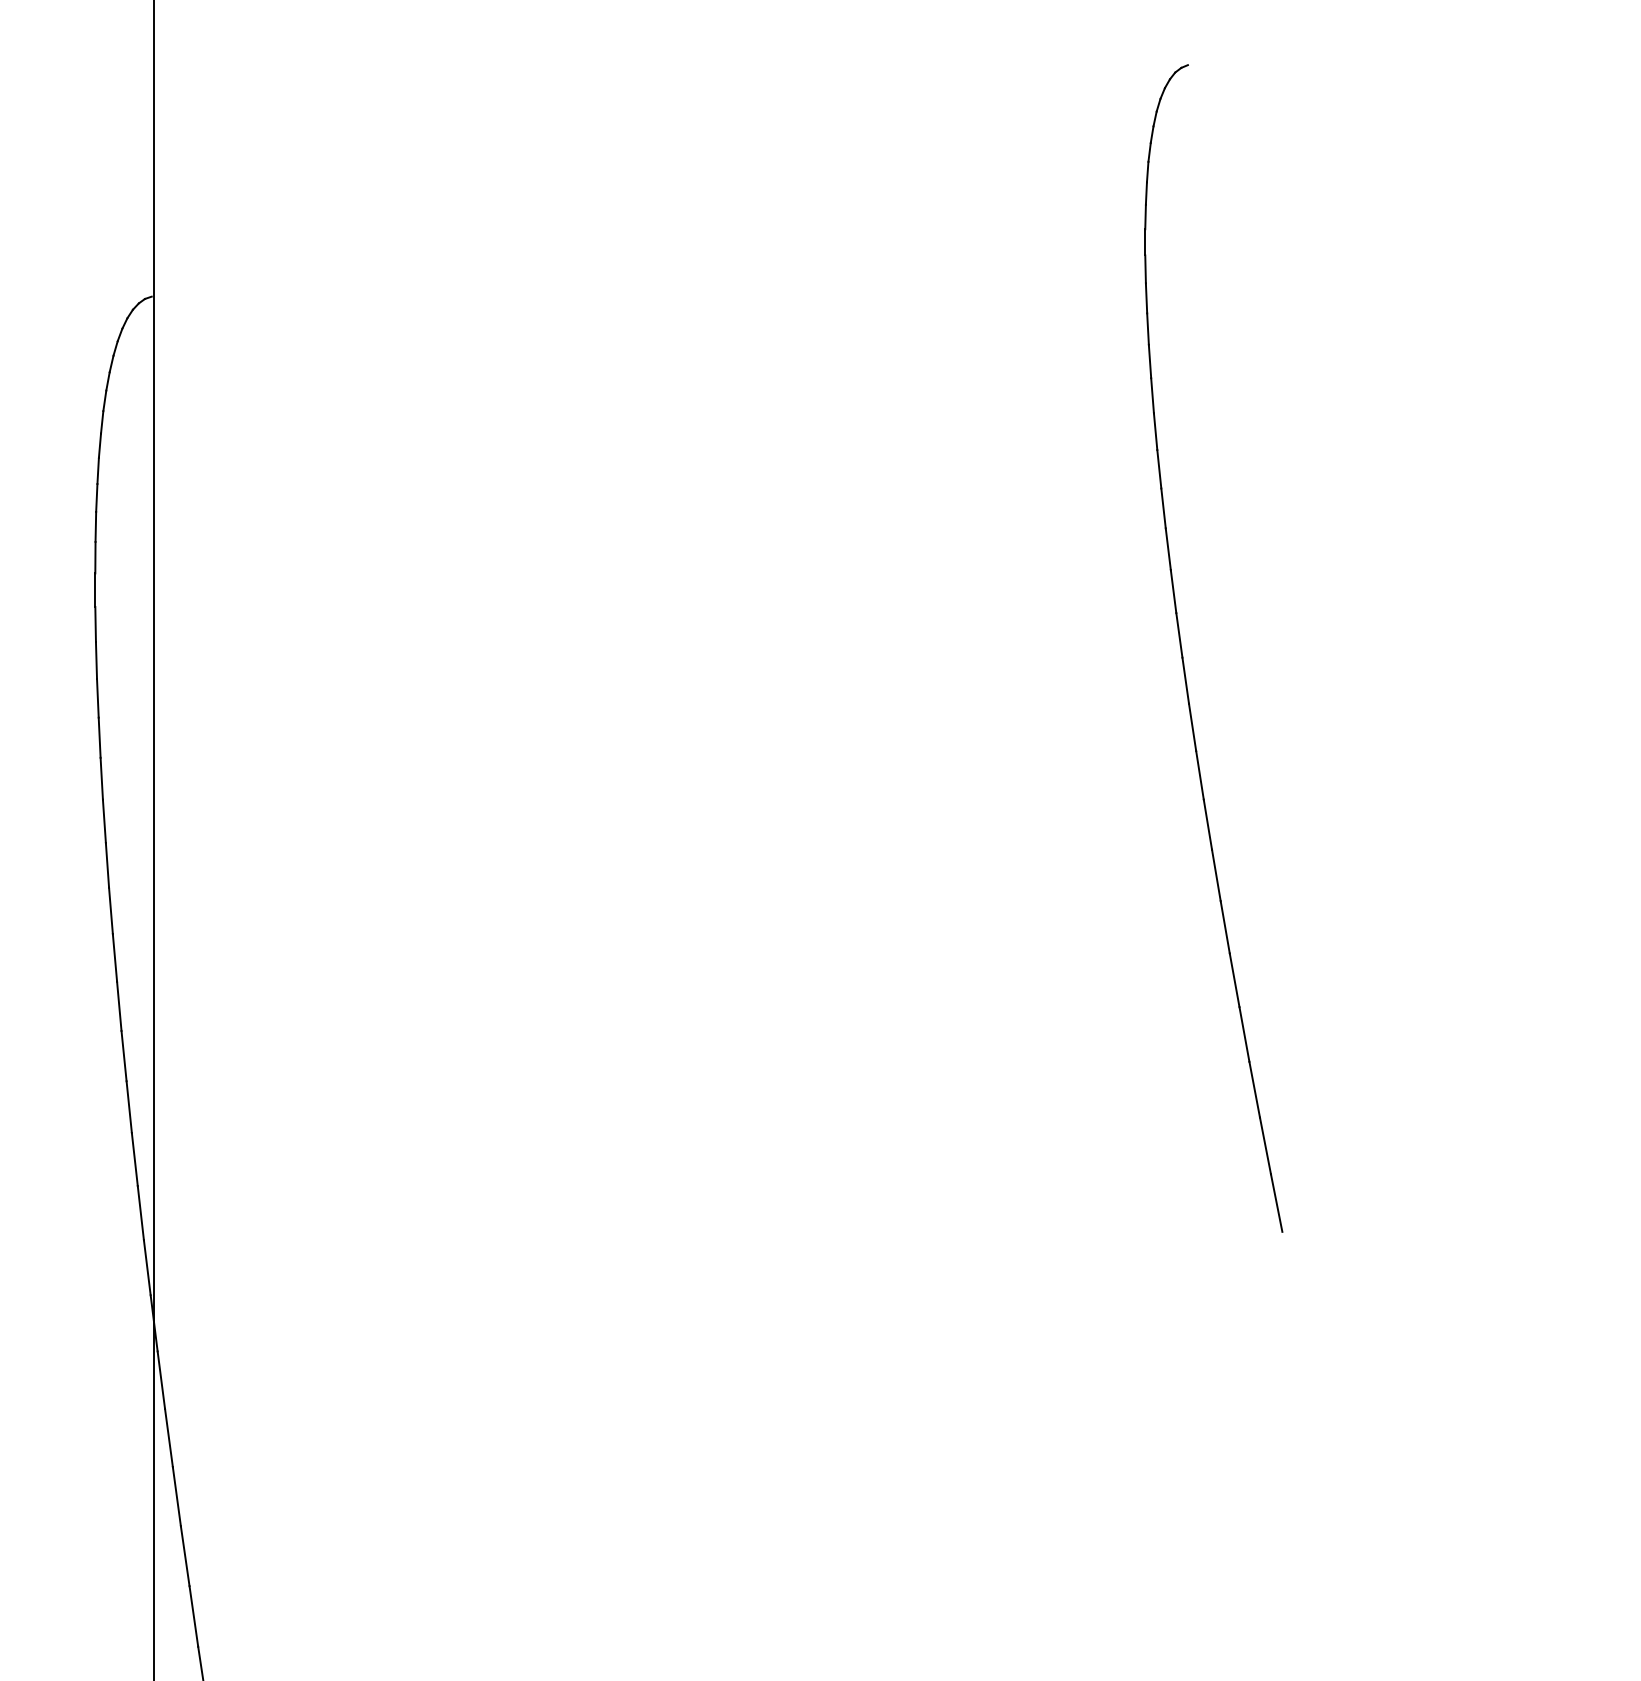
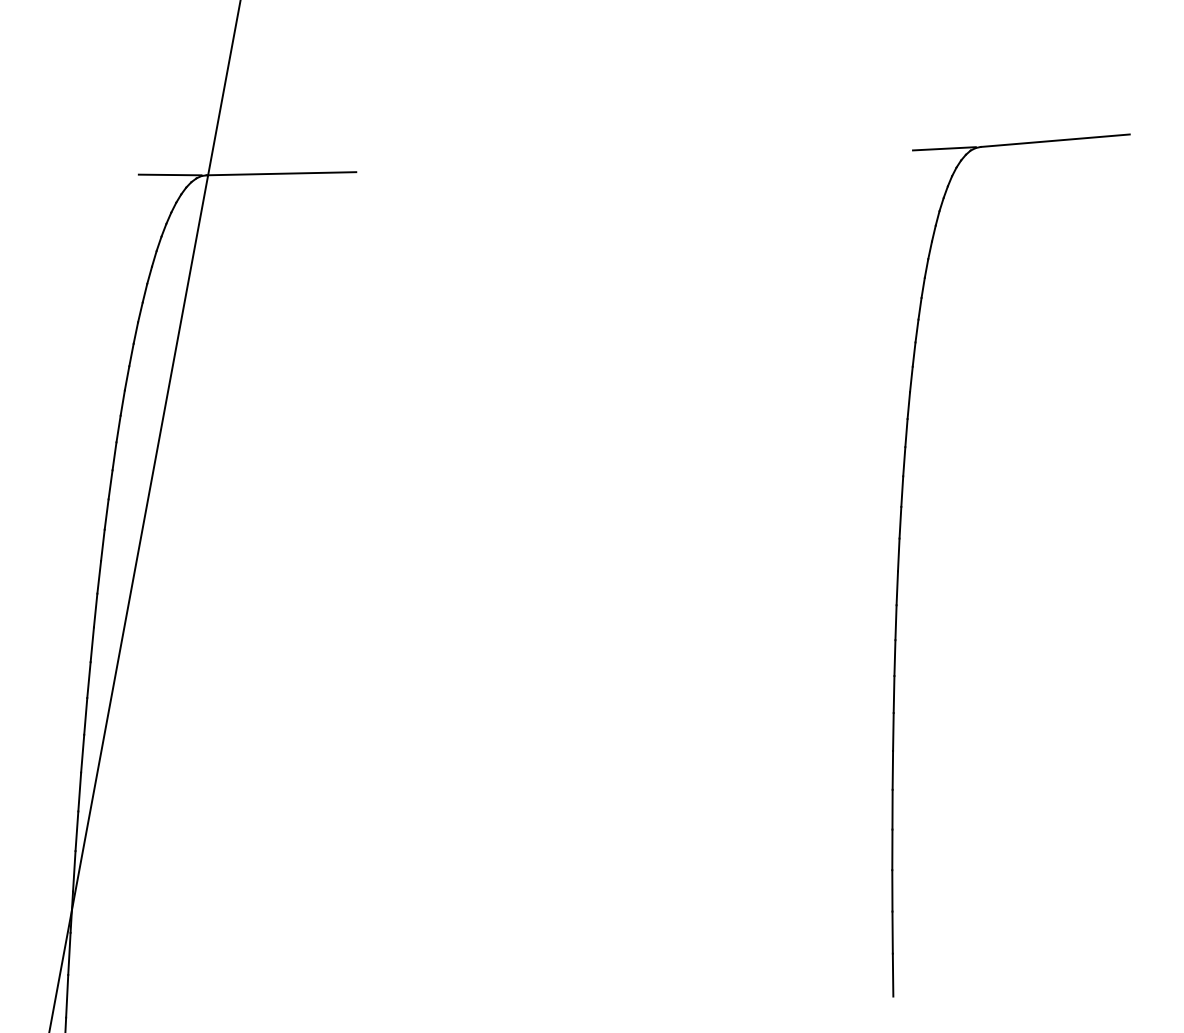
line: (1286, 38) -> (1054, 140), added
line: (1139, 76) -> (944, 148), added
line: (251, 275) -> (280, 173), added
line: (102, 304) -> (170, 174), added

